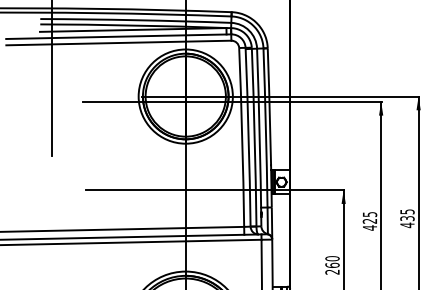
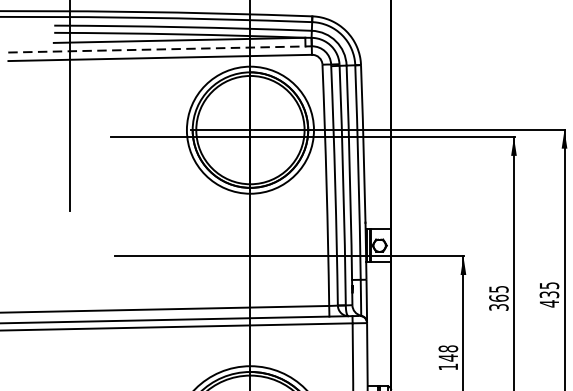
line: (118, 36) -> (159, 49), solid -> dashed
text: (369, 224) -> (498, 302), 425 -> 365
text: (332, 265) -> (448, 358), 260 -> 148

